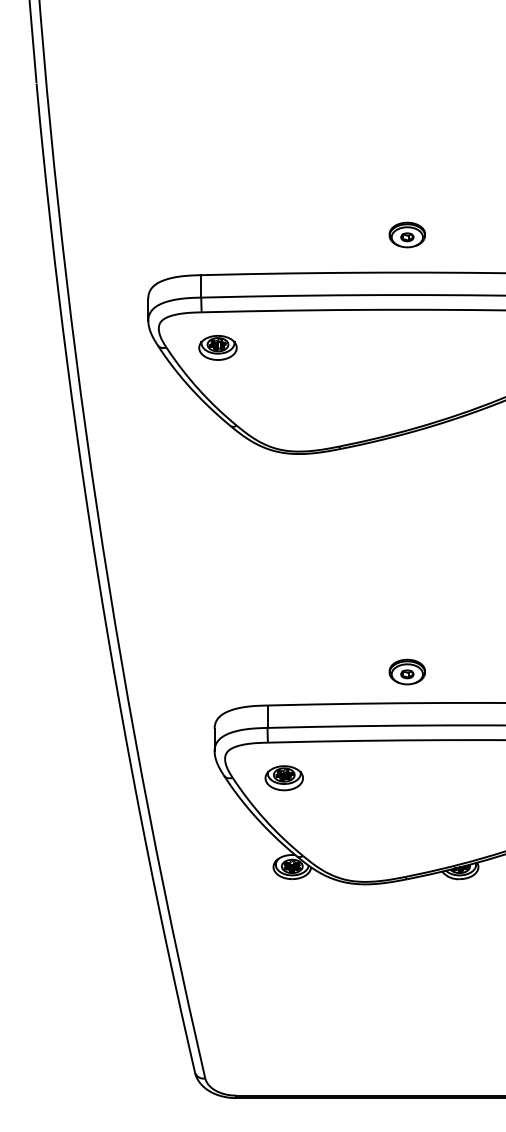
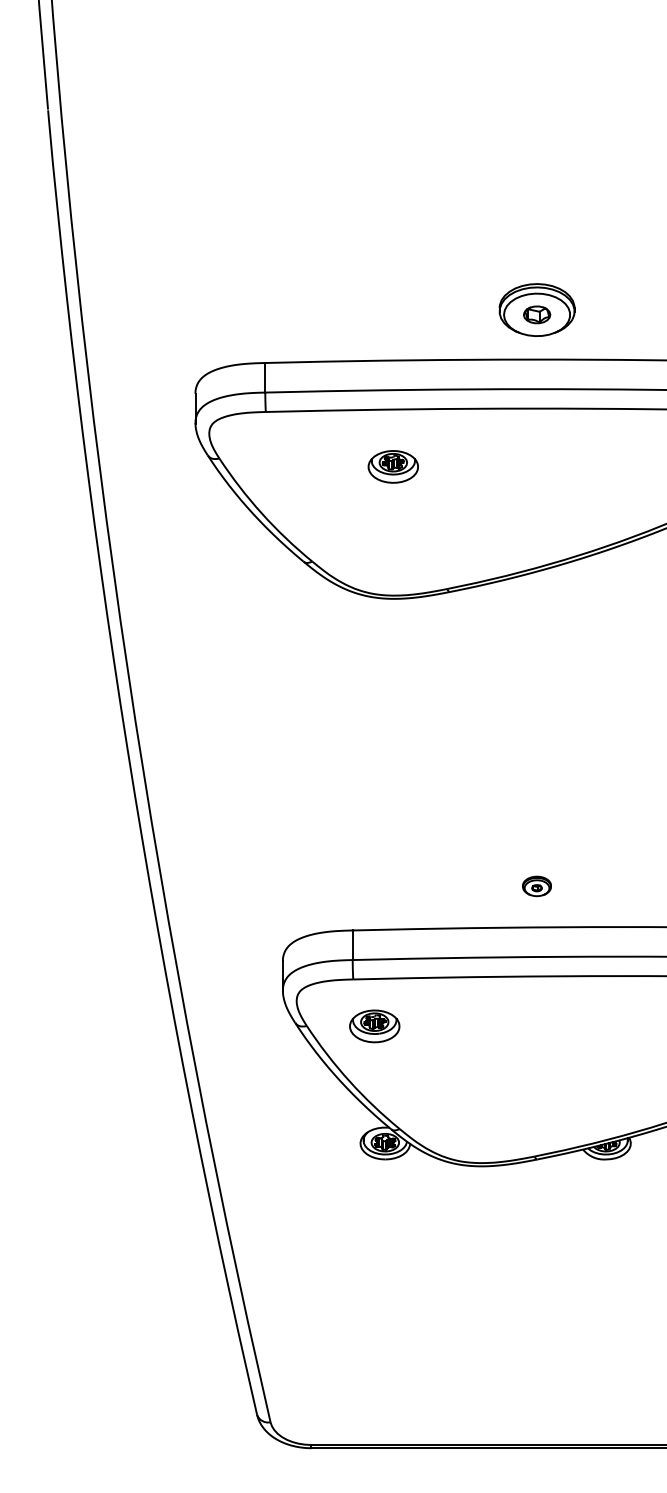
part: (406, 234) -> (536, 309), size x1.6
part: (217, 347) -> (392, 466), moved
part: (406, 672) -> (536, 886), size x0.6

